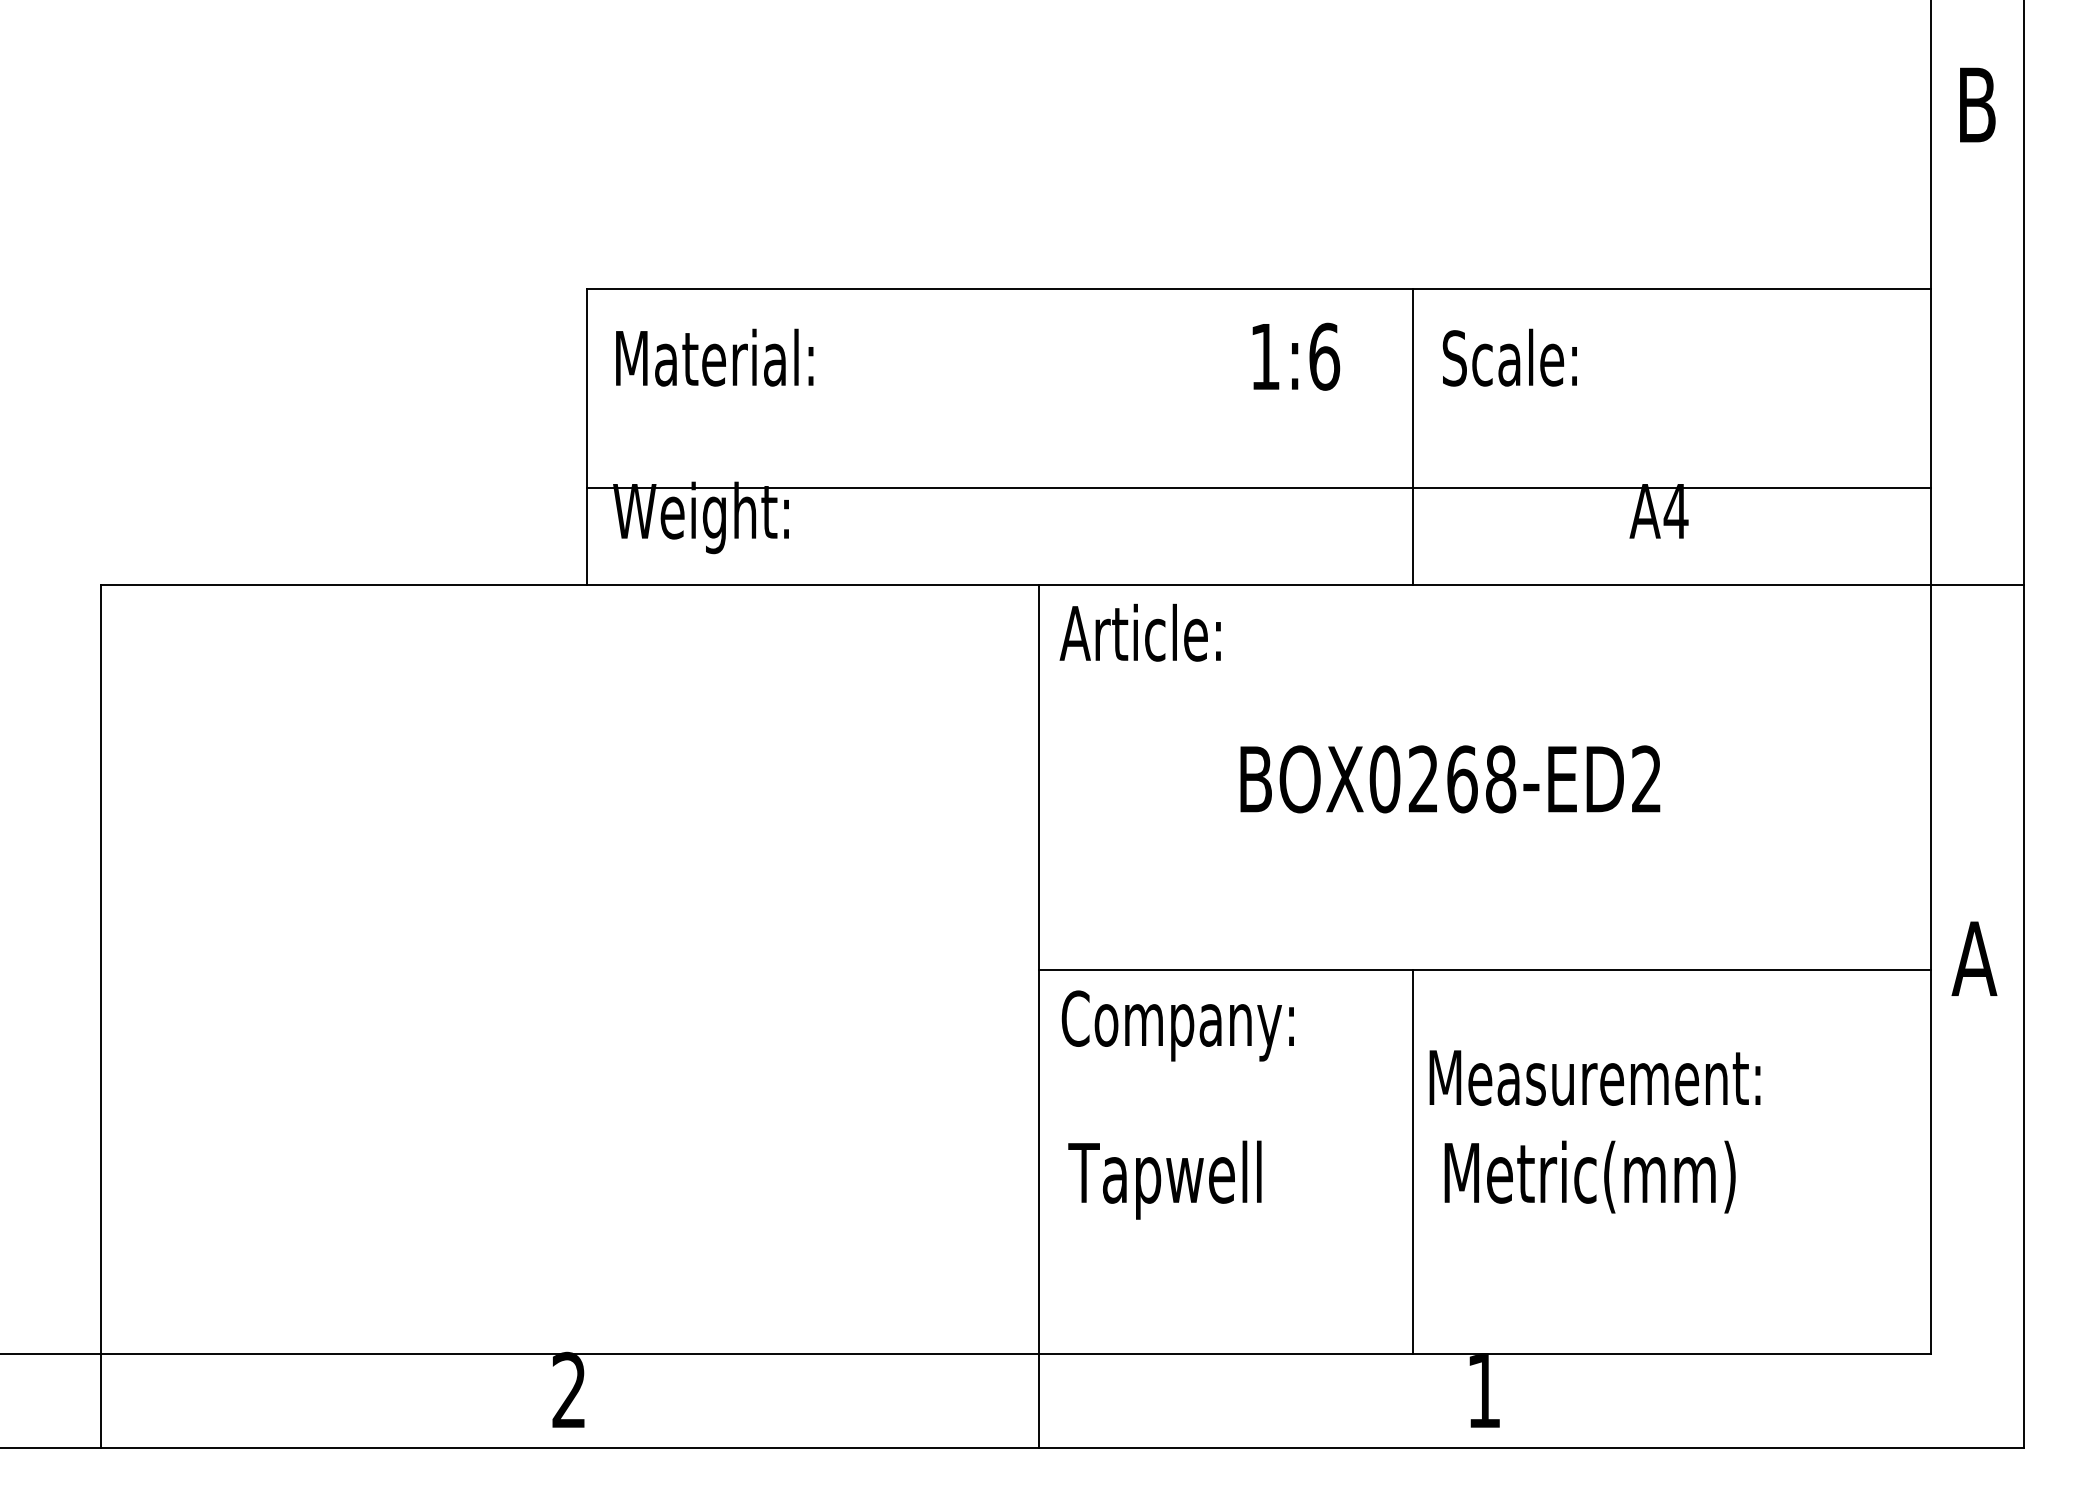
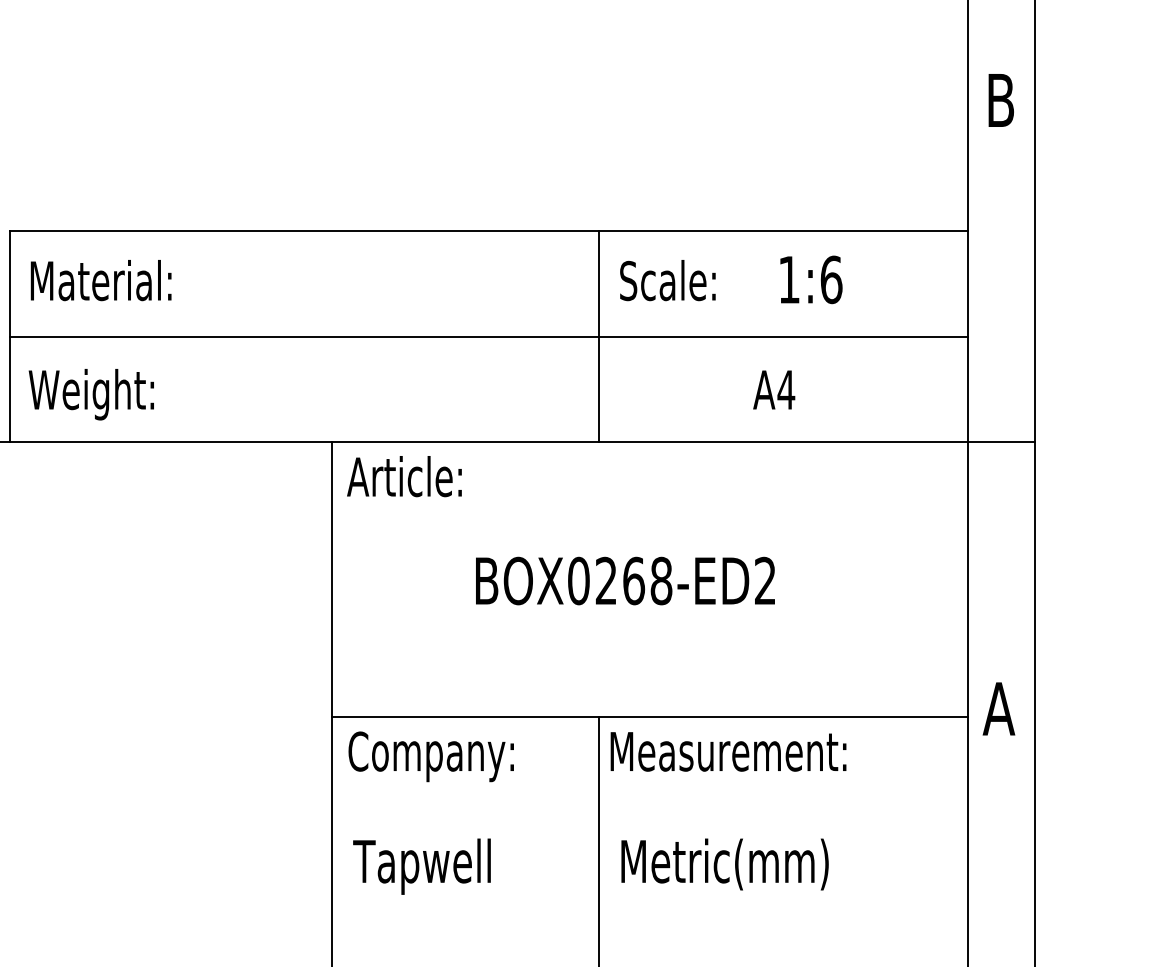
text: (1296, 356) -> (811, 279), moved
line: (1258, 487) -> (488, 336), moved
text: (1594, 1077) -> (728, 751), moved

